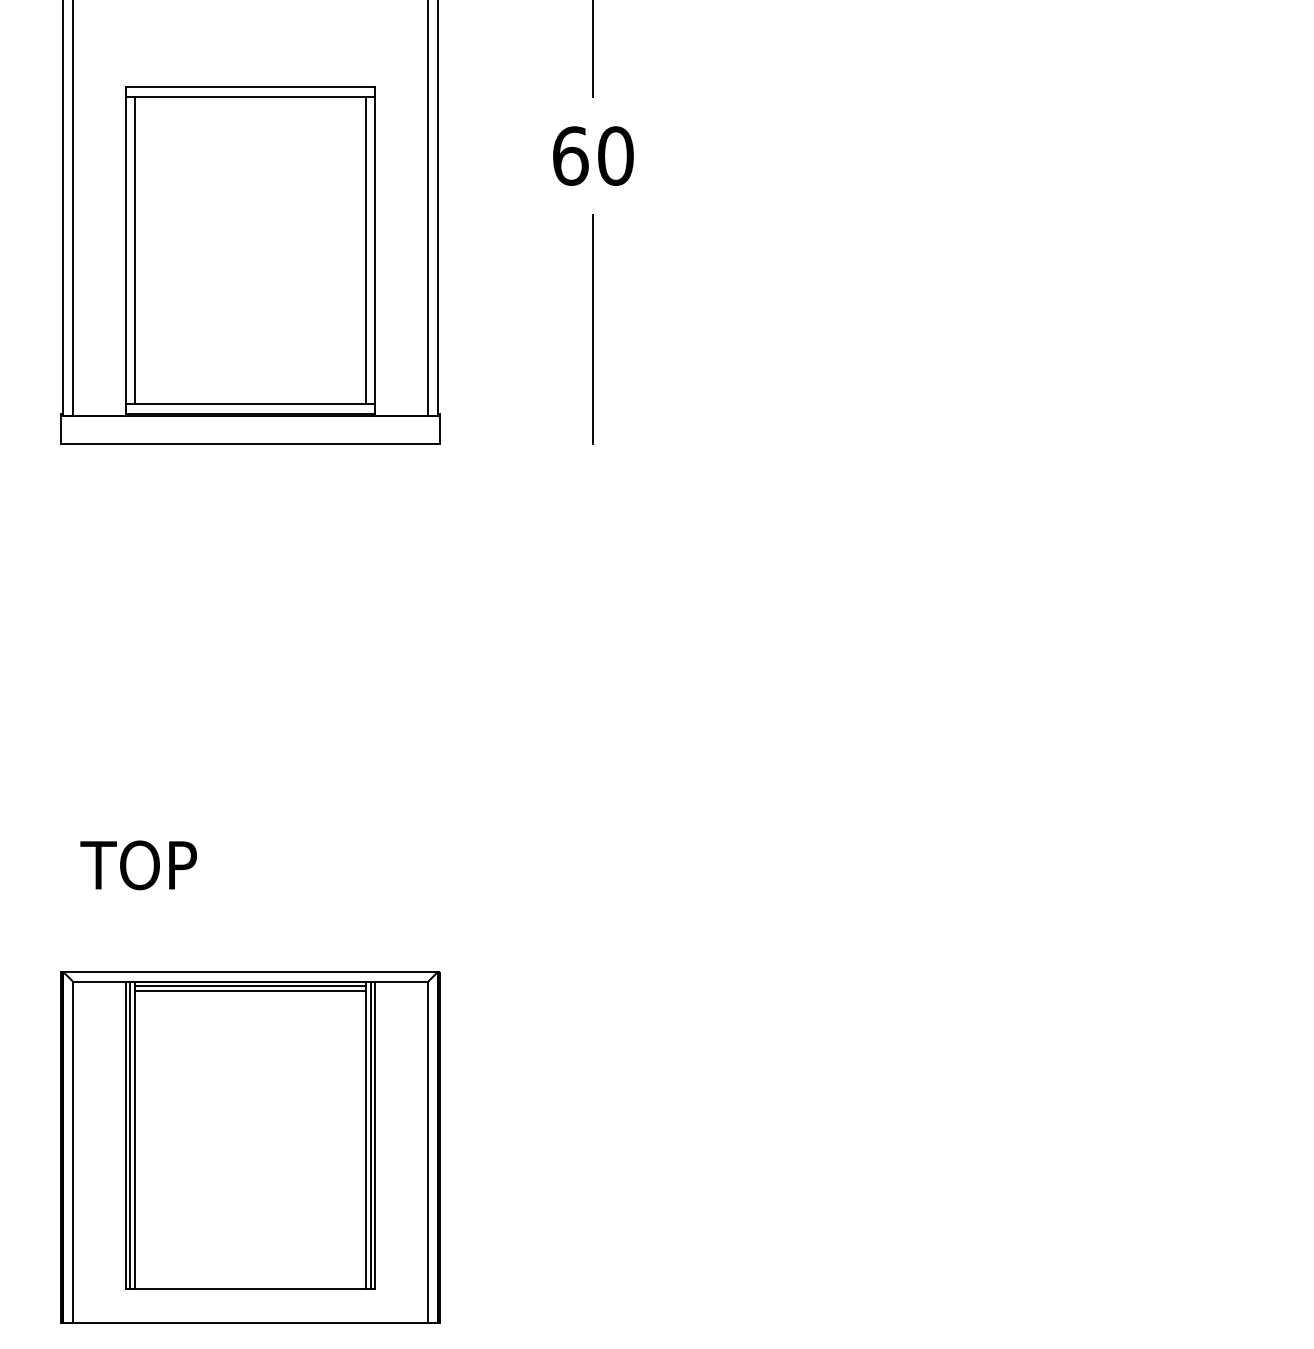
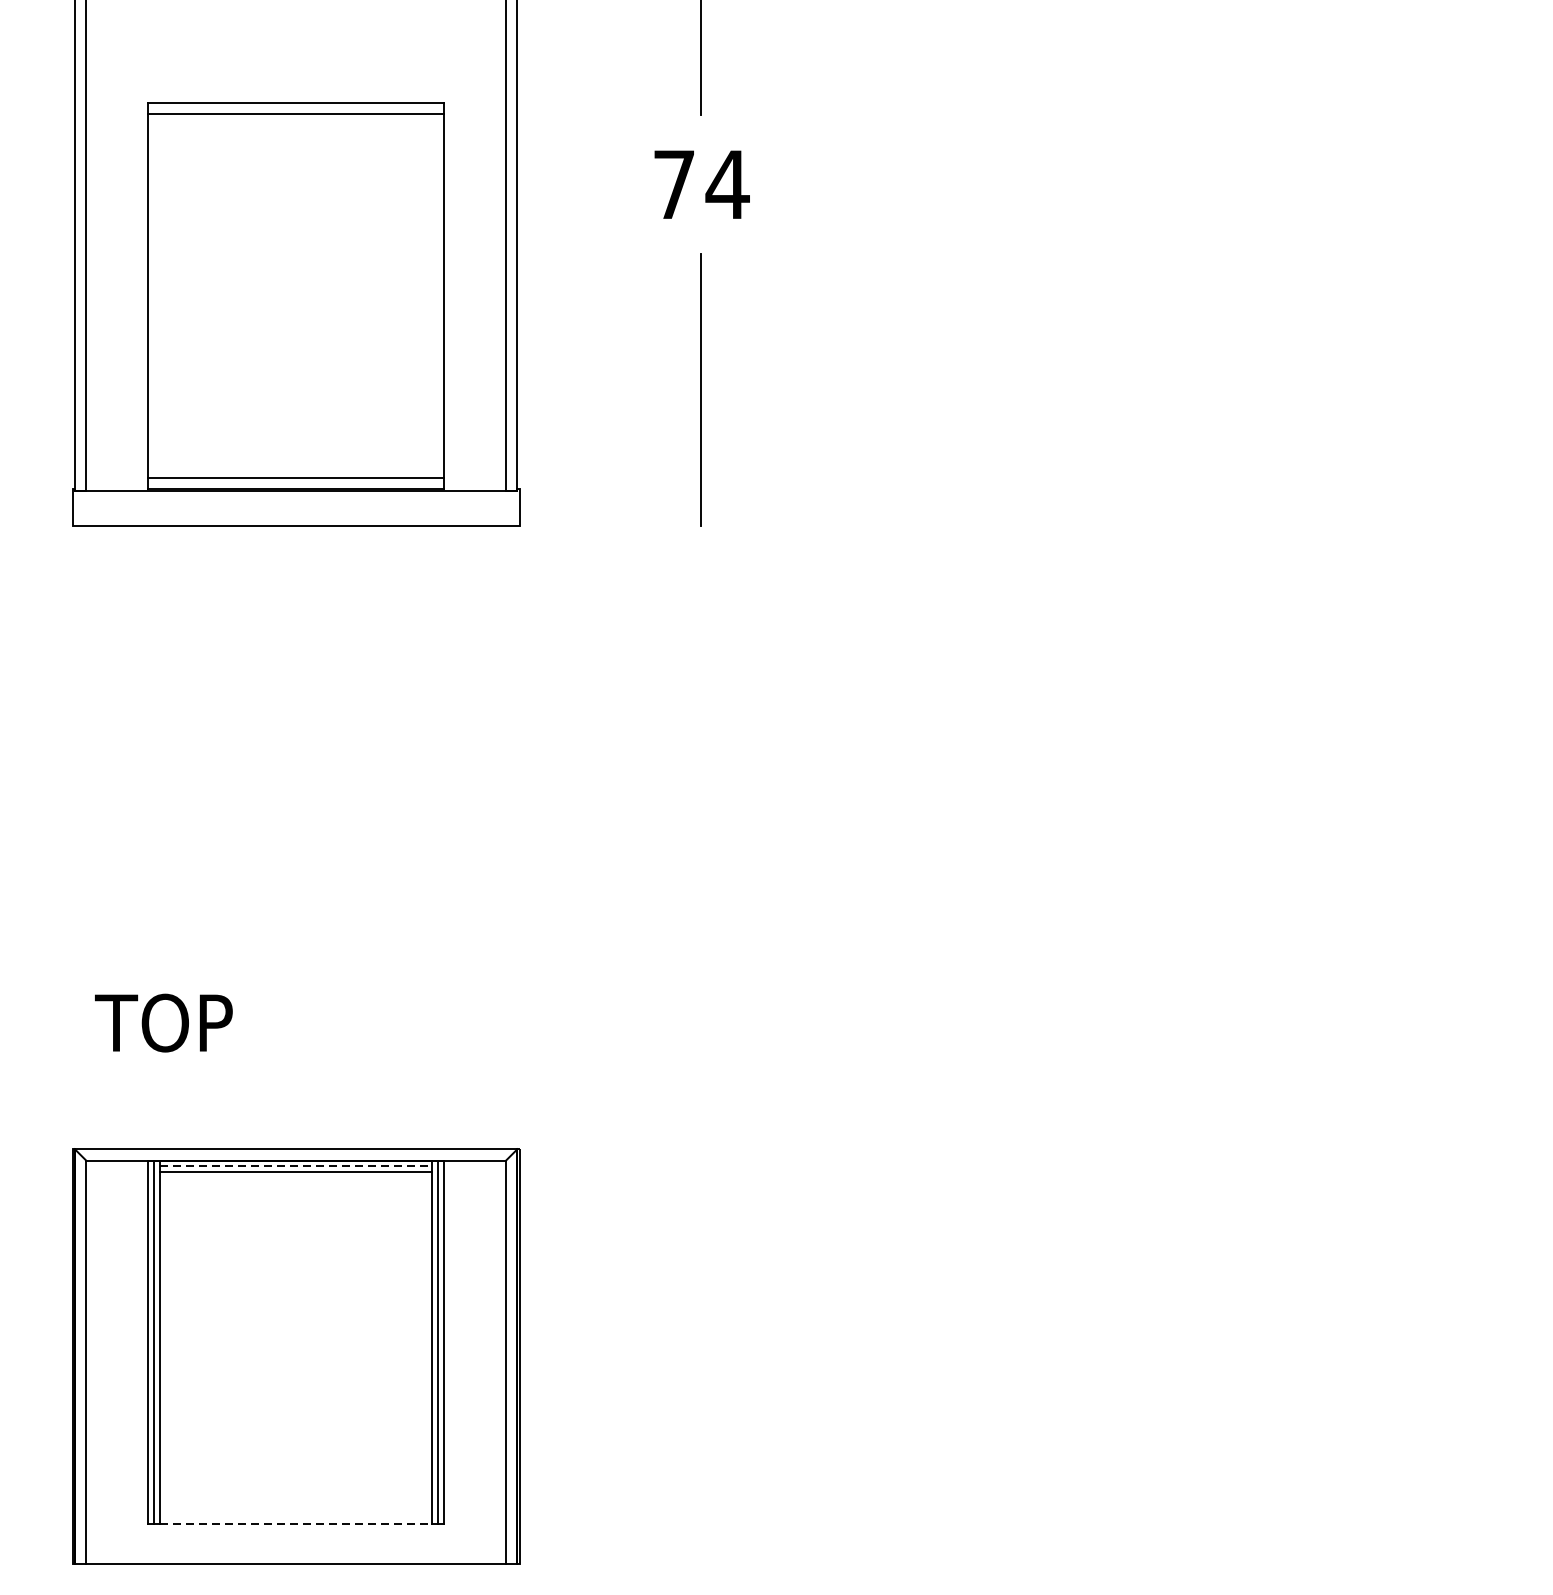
text: (593, 155) -> (701, 184), 60 -> 74
line: (135, 250) -> (160, 296), removed
line: (365, 250) -> (431, 296), removed
line: (250, 986) -> (296, 1166), solid -> dashed
line: (250, 1289) -> (296, 1524), solid -> dashed

